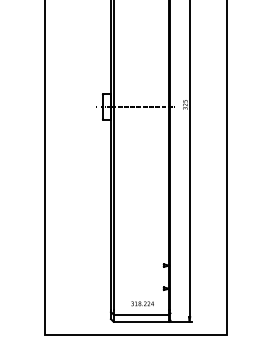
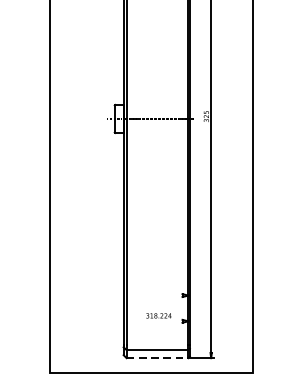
text: (142, 303) -> (158, 315), moved
line: (141, 321) -> (157, 357), solid -> dashed

